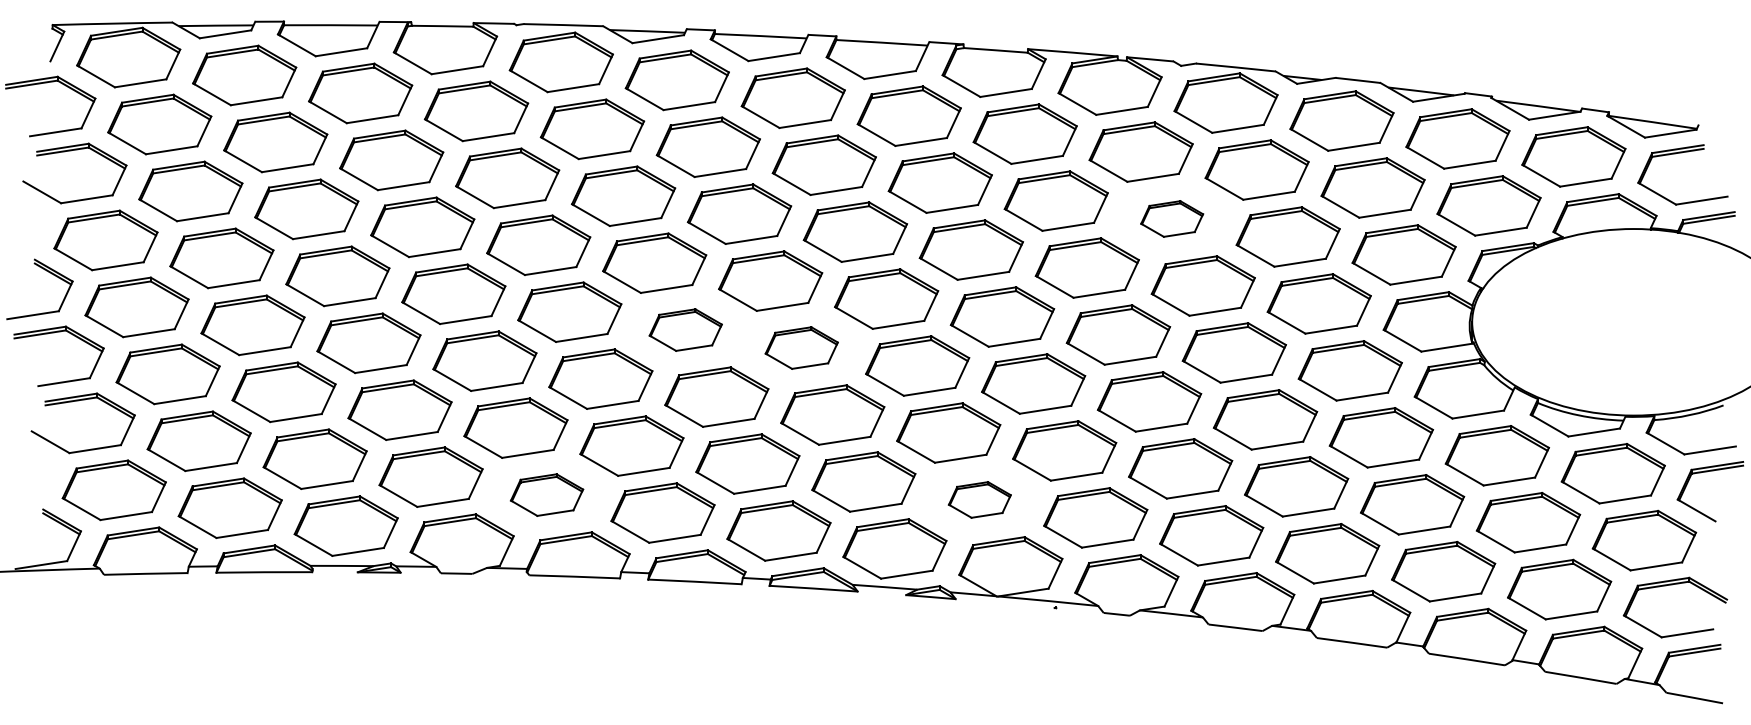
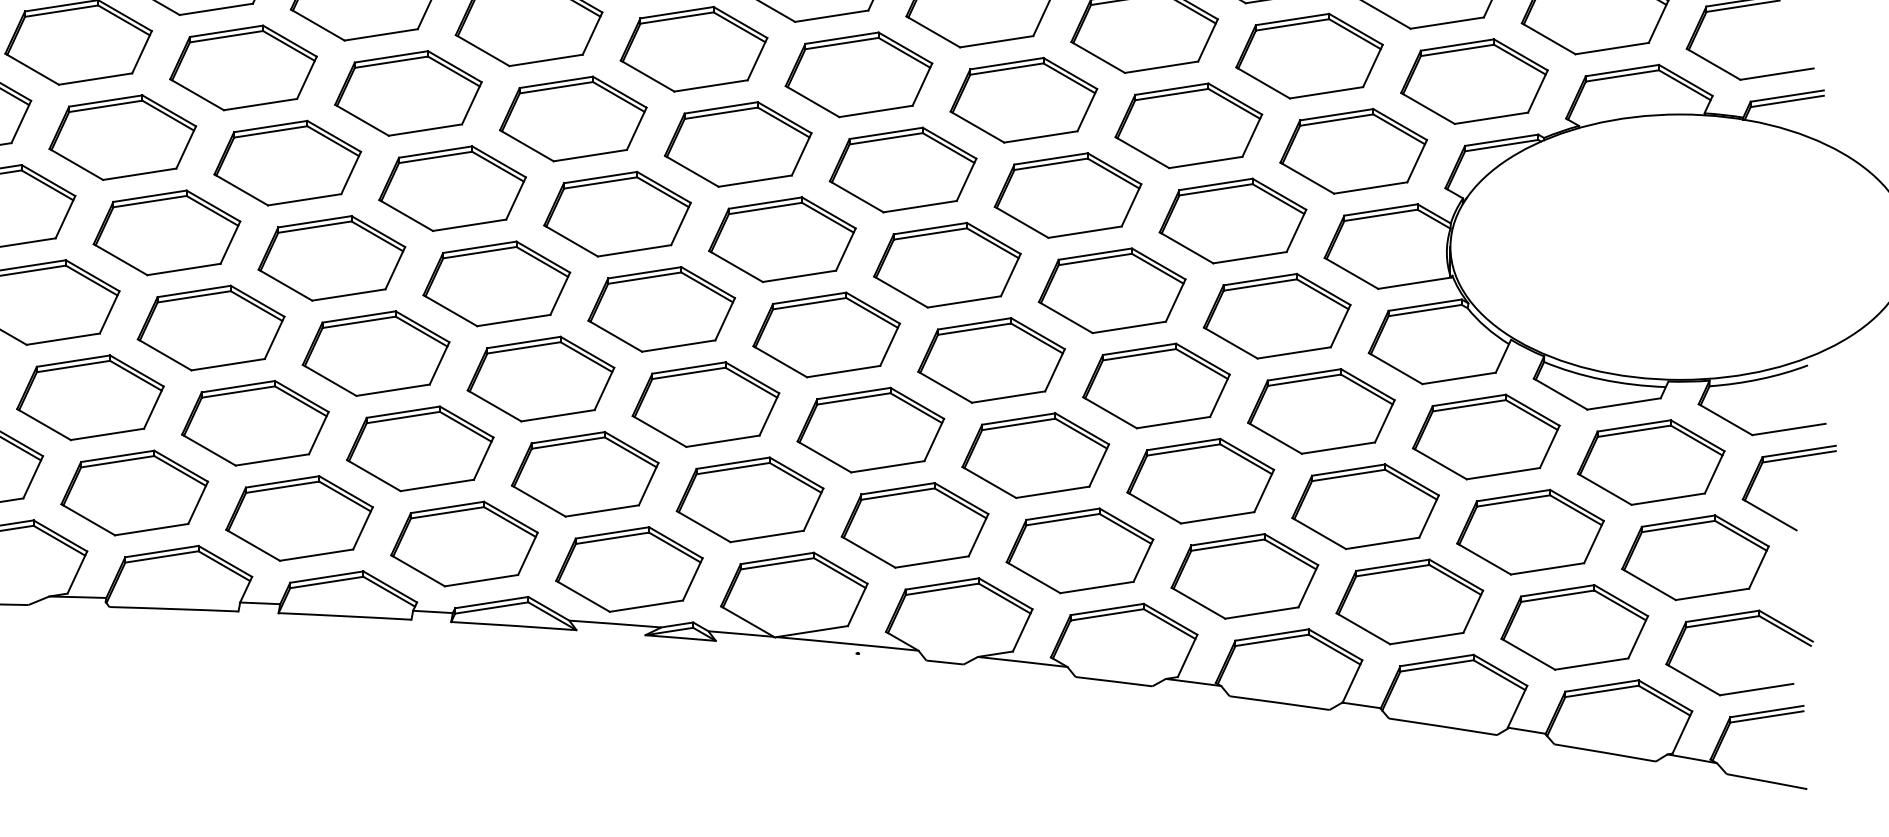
part: (1171, 218) -> (1022, 99), size x1.67
part: (685, 329) -> (331, 257), size x1.43
part: (801, 347) -> (496, 283), size x1.43
part: (546, 494) -> (133, 492), size x1.43
part: (979, 499) -> (749, 499), size x1.67

